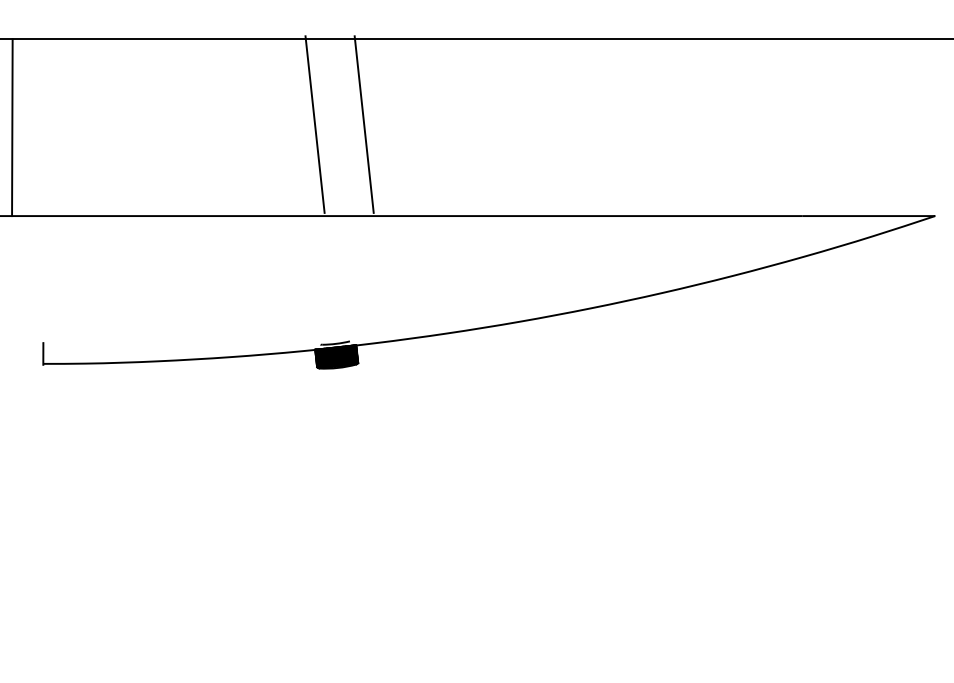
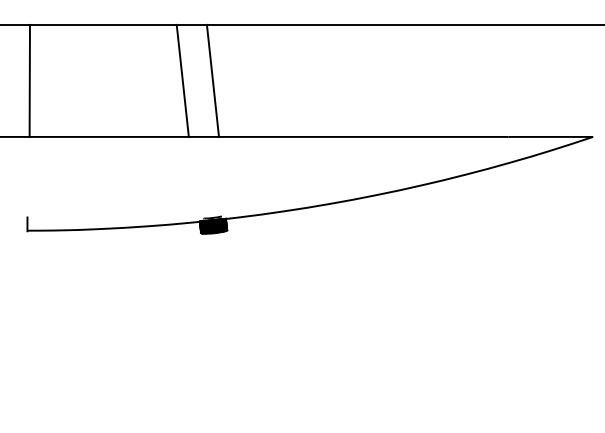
line: (314, 123) -> (182, 80), moved
line: (363, 123) -> (212, 80), moved
line: (11, 127) -> (29, 80), moved

